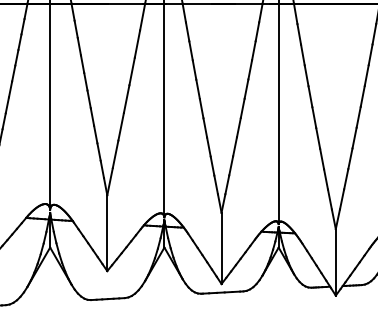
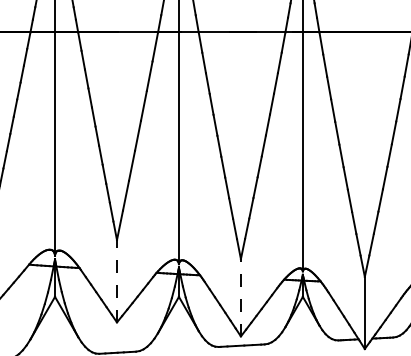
line: (106, 232) -> (116, 280), solid -> dashed
line: (221, 248) -> (240, 297), solid -> dashed

